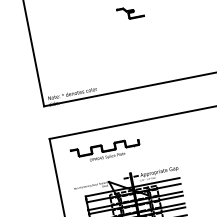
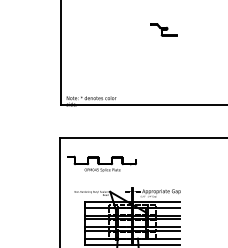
part: (105, 150) -> (101, 163), moved

